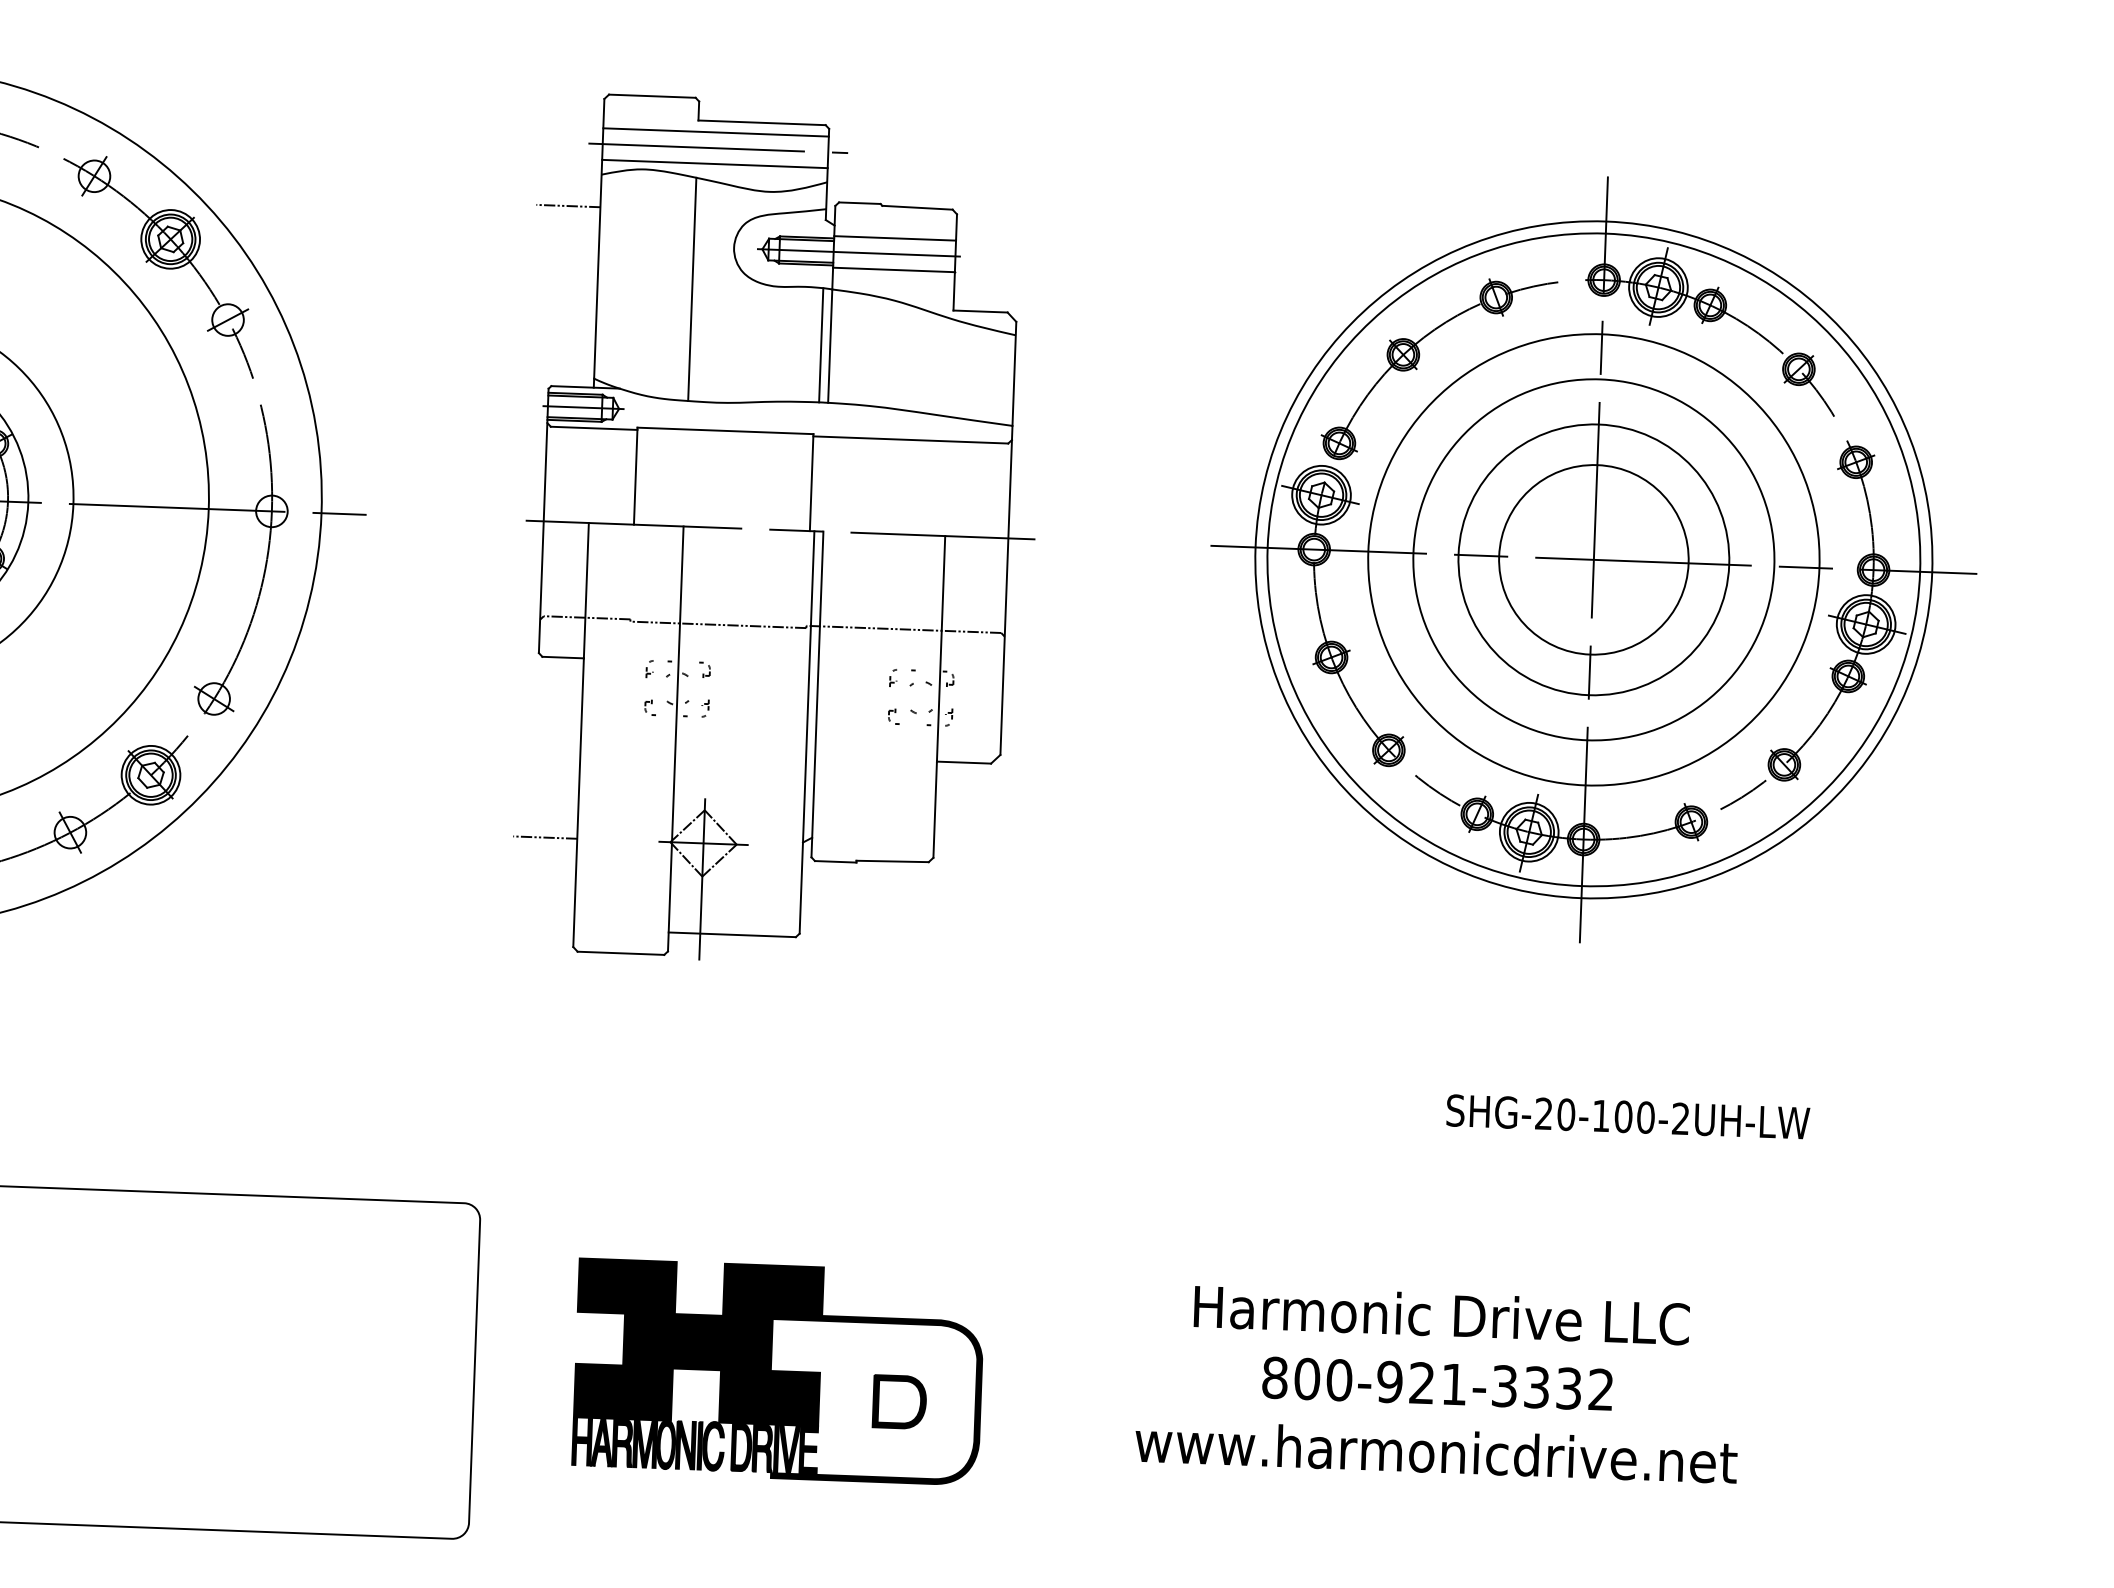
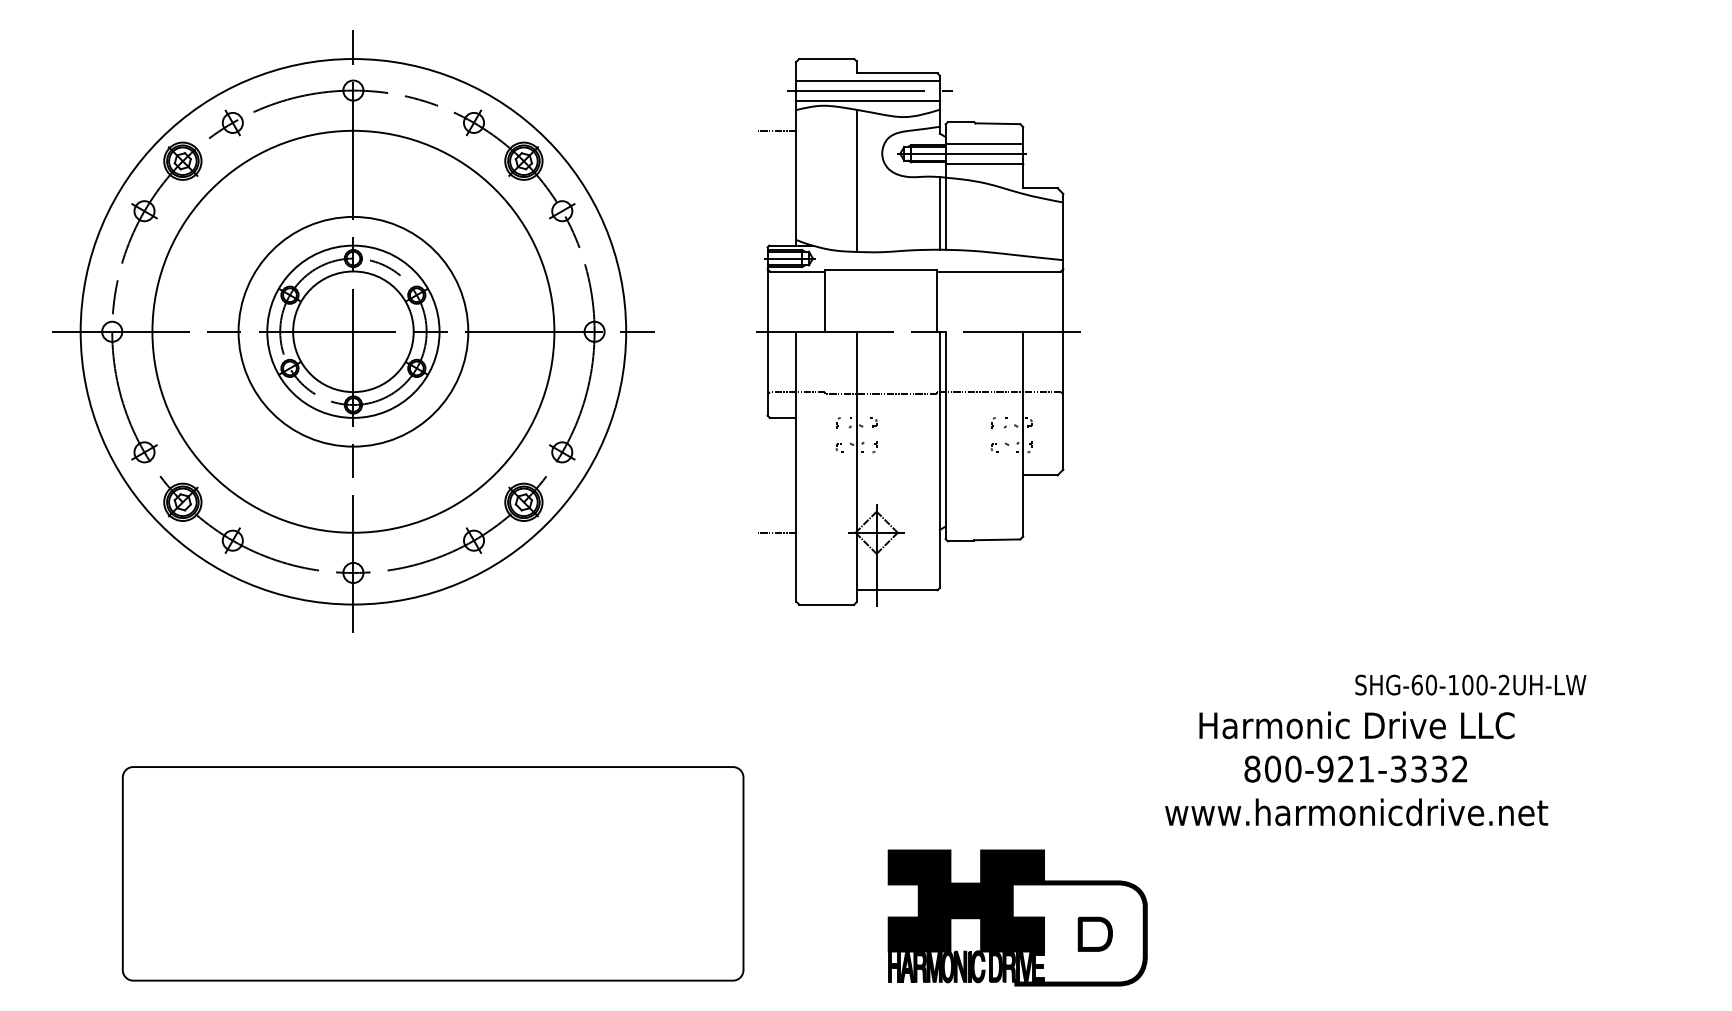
part: (1593, 559) -> (1435, 331), removed
text: (1542, 1112) -> (1416, 684), SHG-20-100-2UH-LW -> SHG-60-100-2UH-LW
part: (778, 1371) -> (1017, 917), moved
text: (1438, 1382) -> (1356, 768), moved

